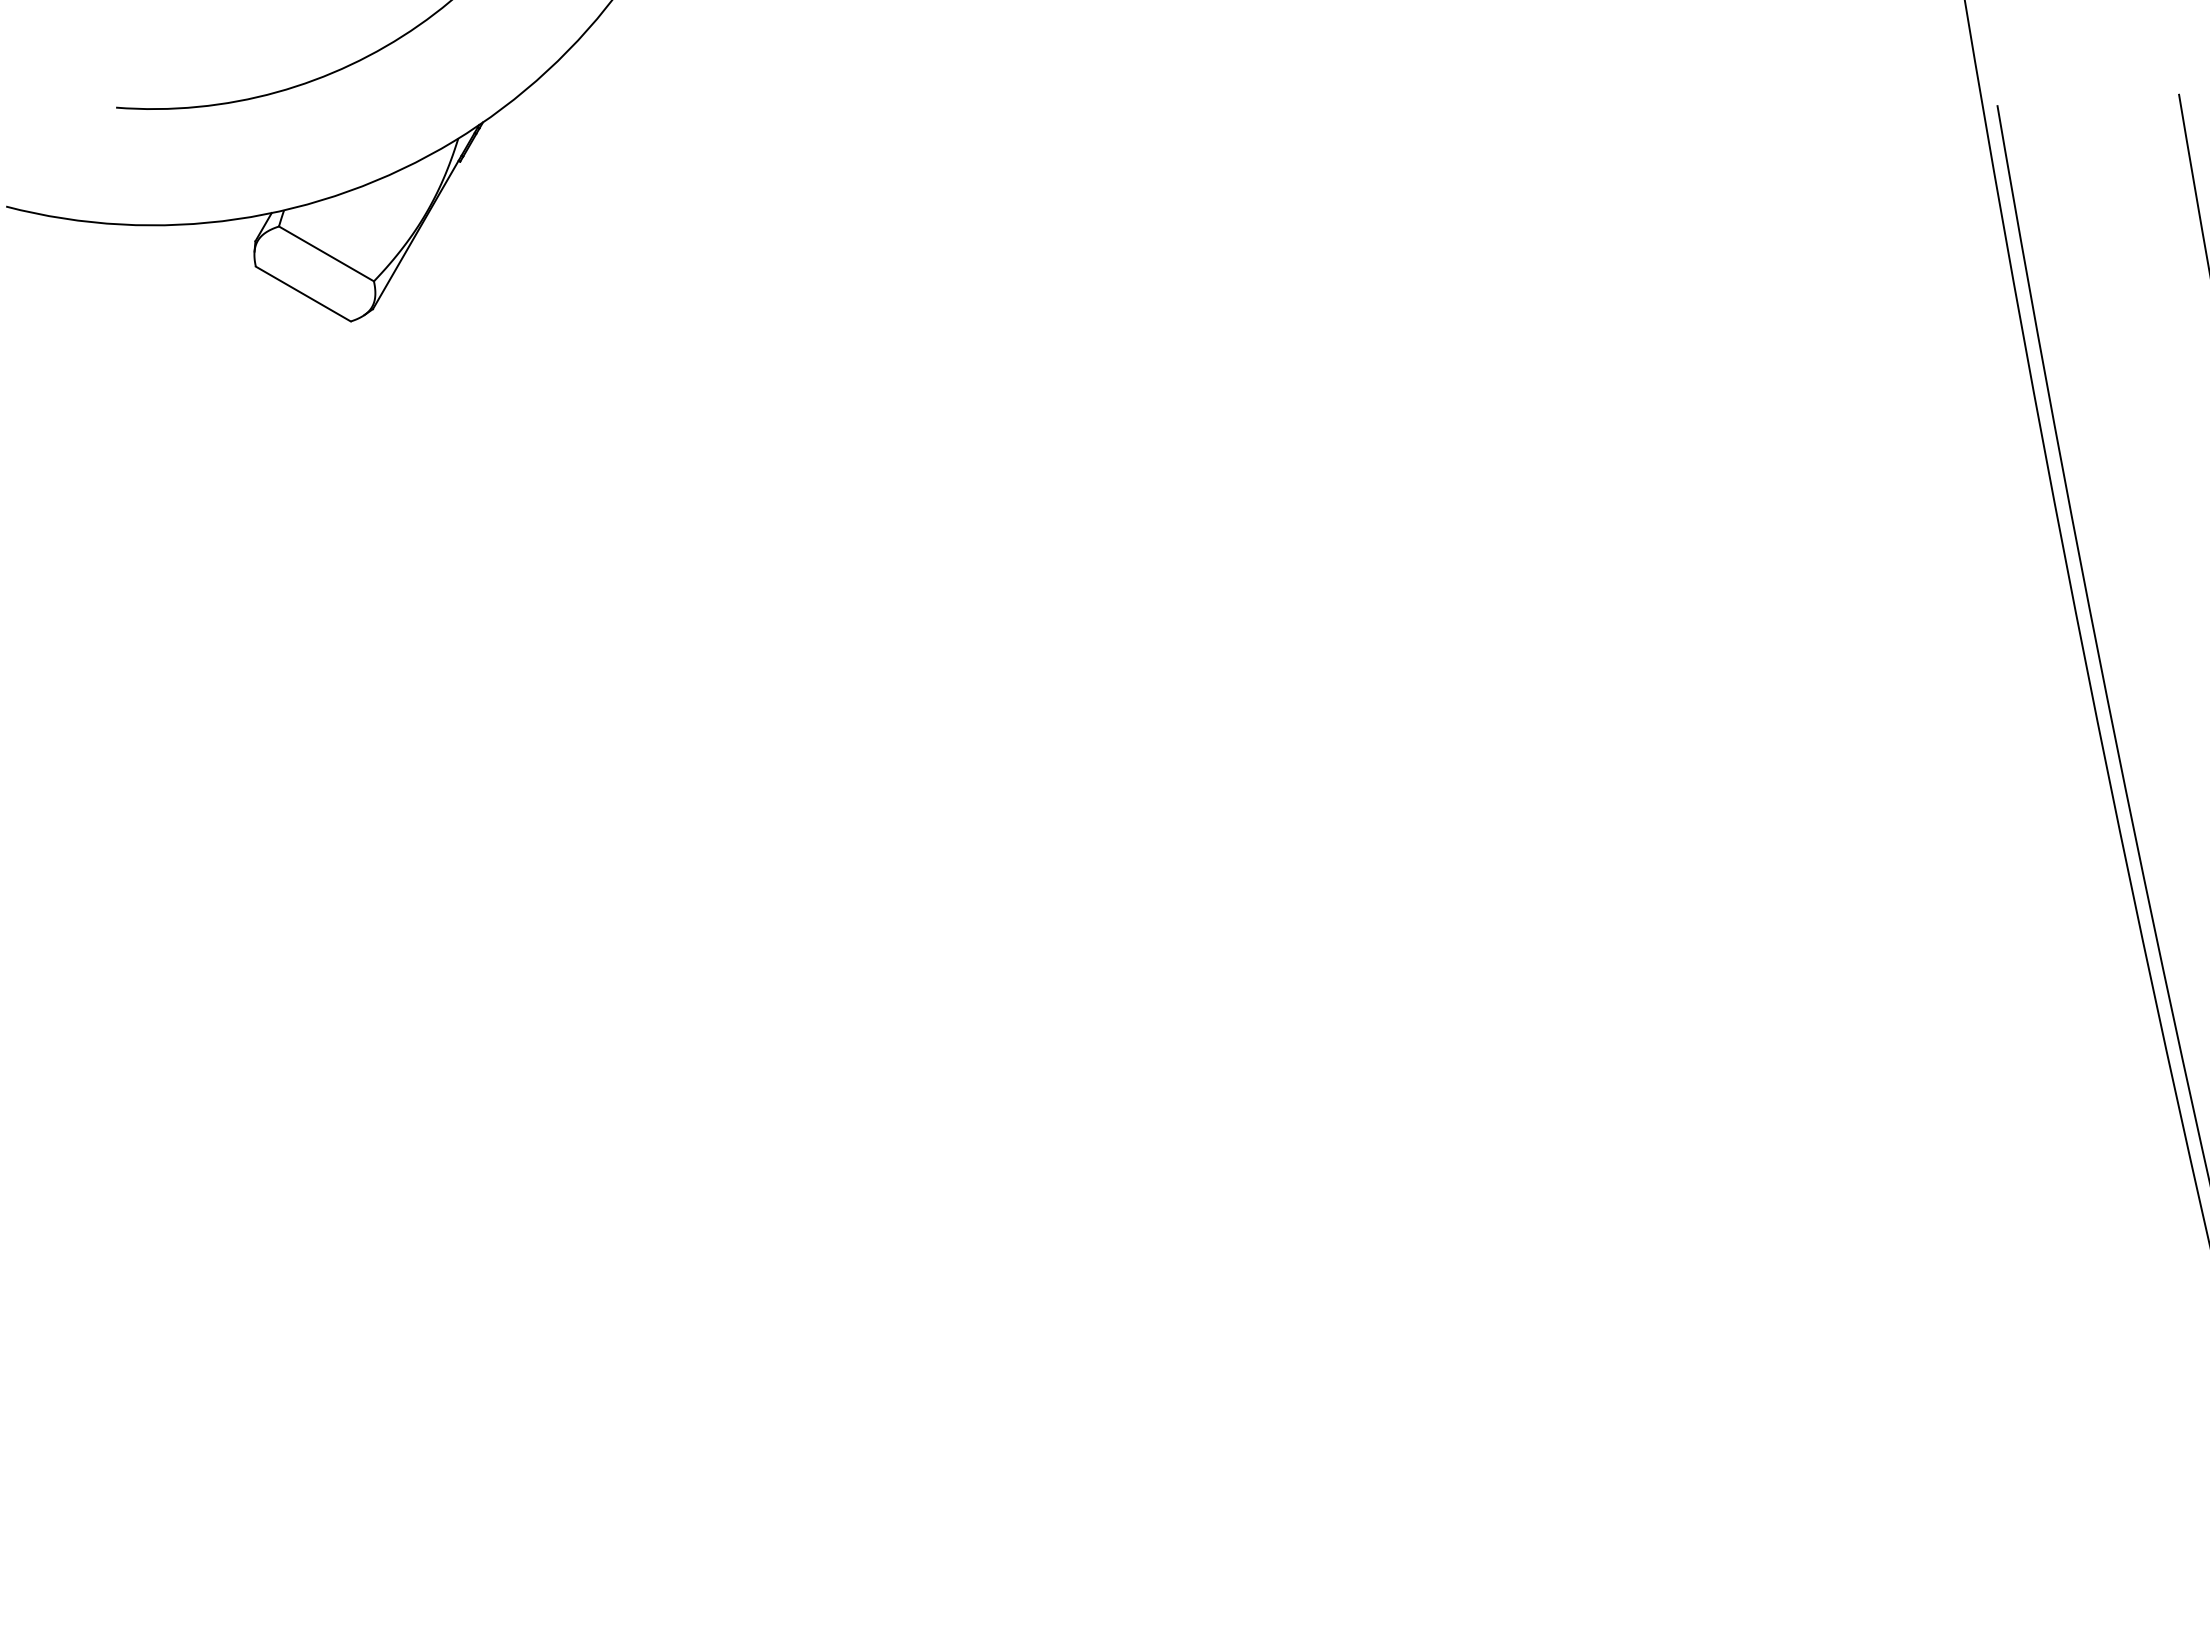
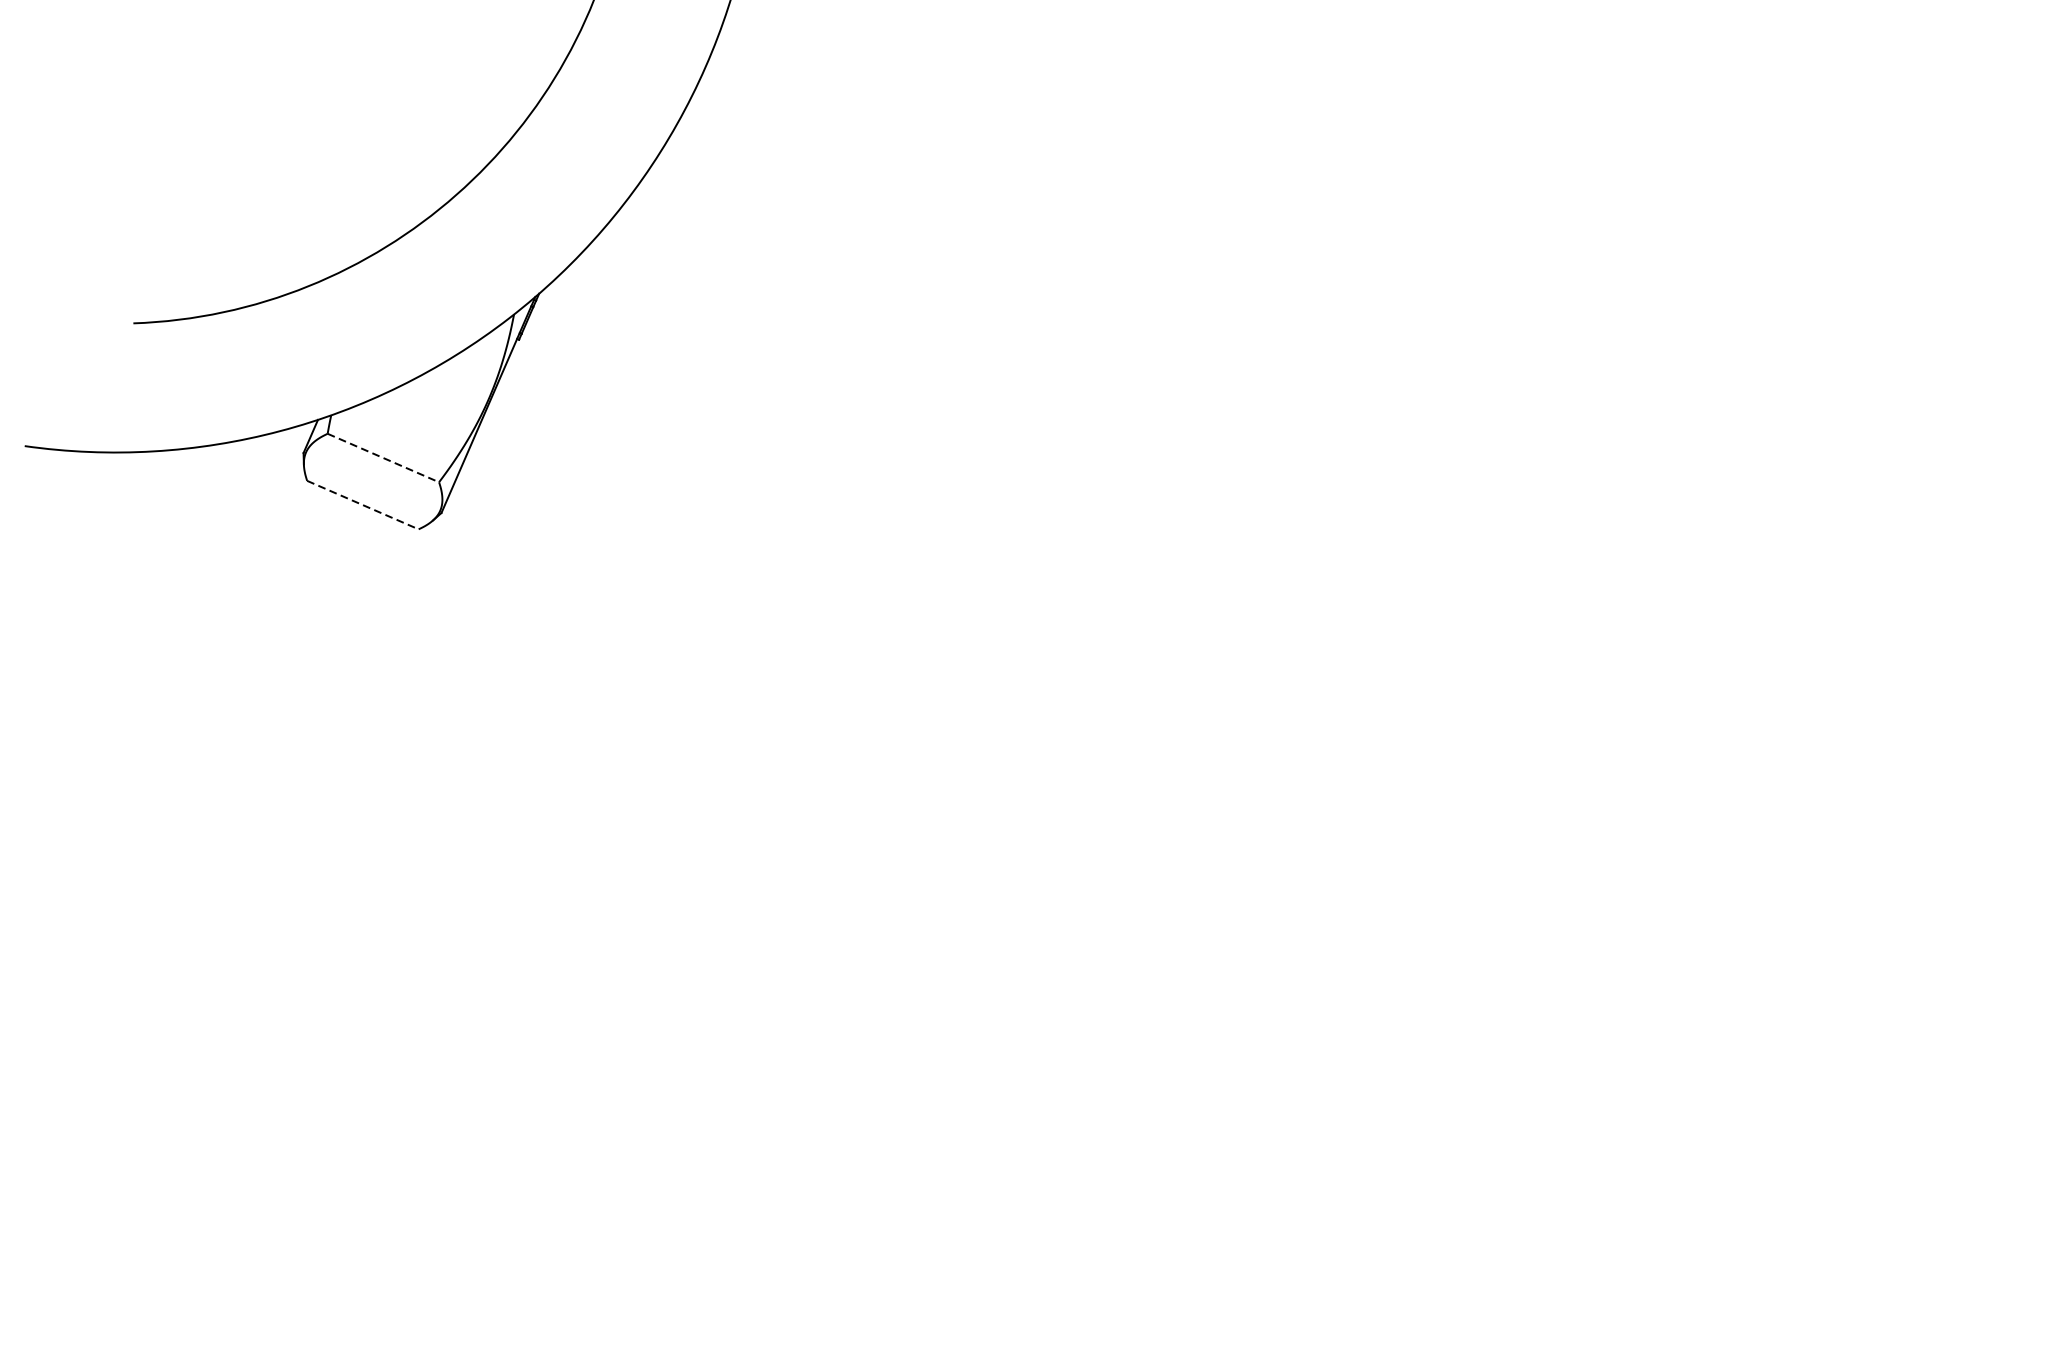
line: (326, 253) -> (383, 457), solid -> dashed
line: (303, 294) -> (363, 505), solid -> dashed

